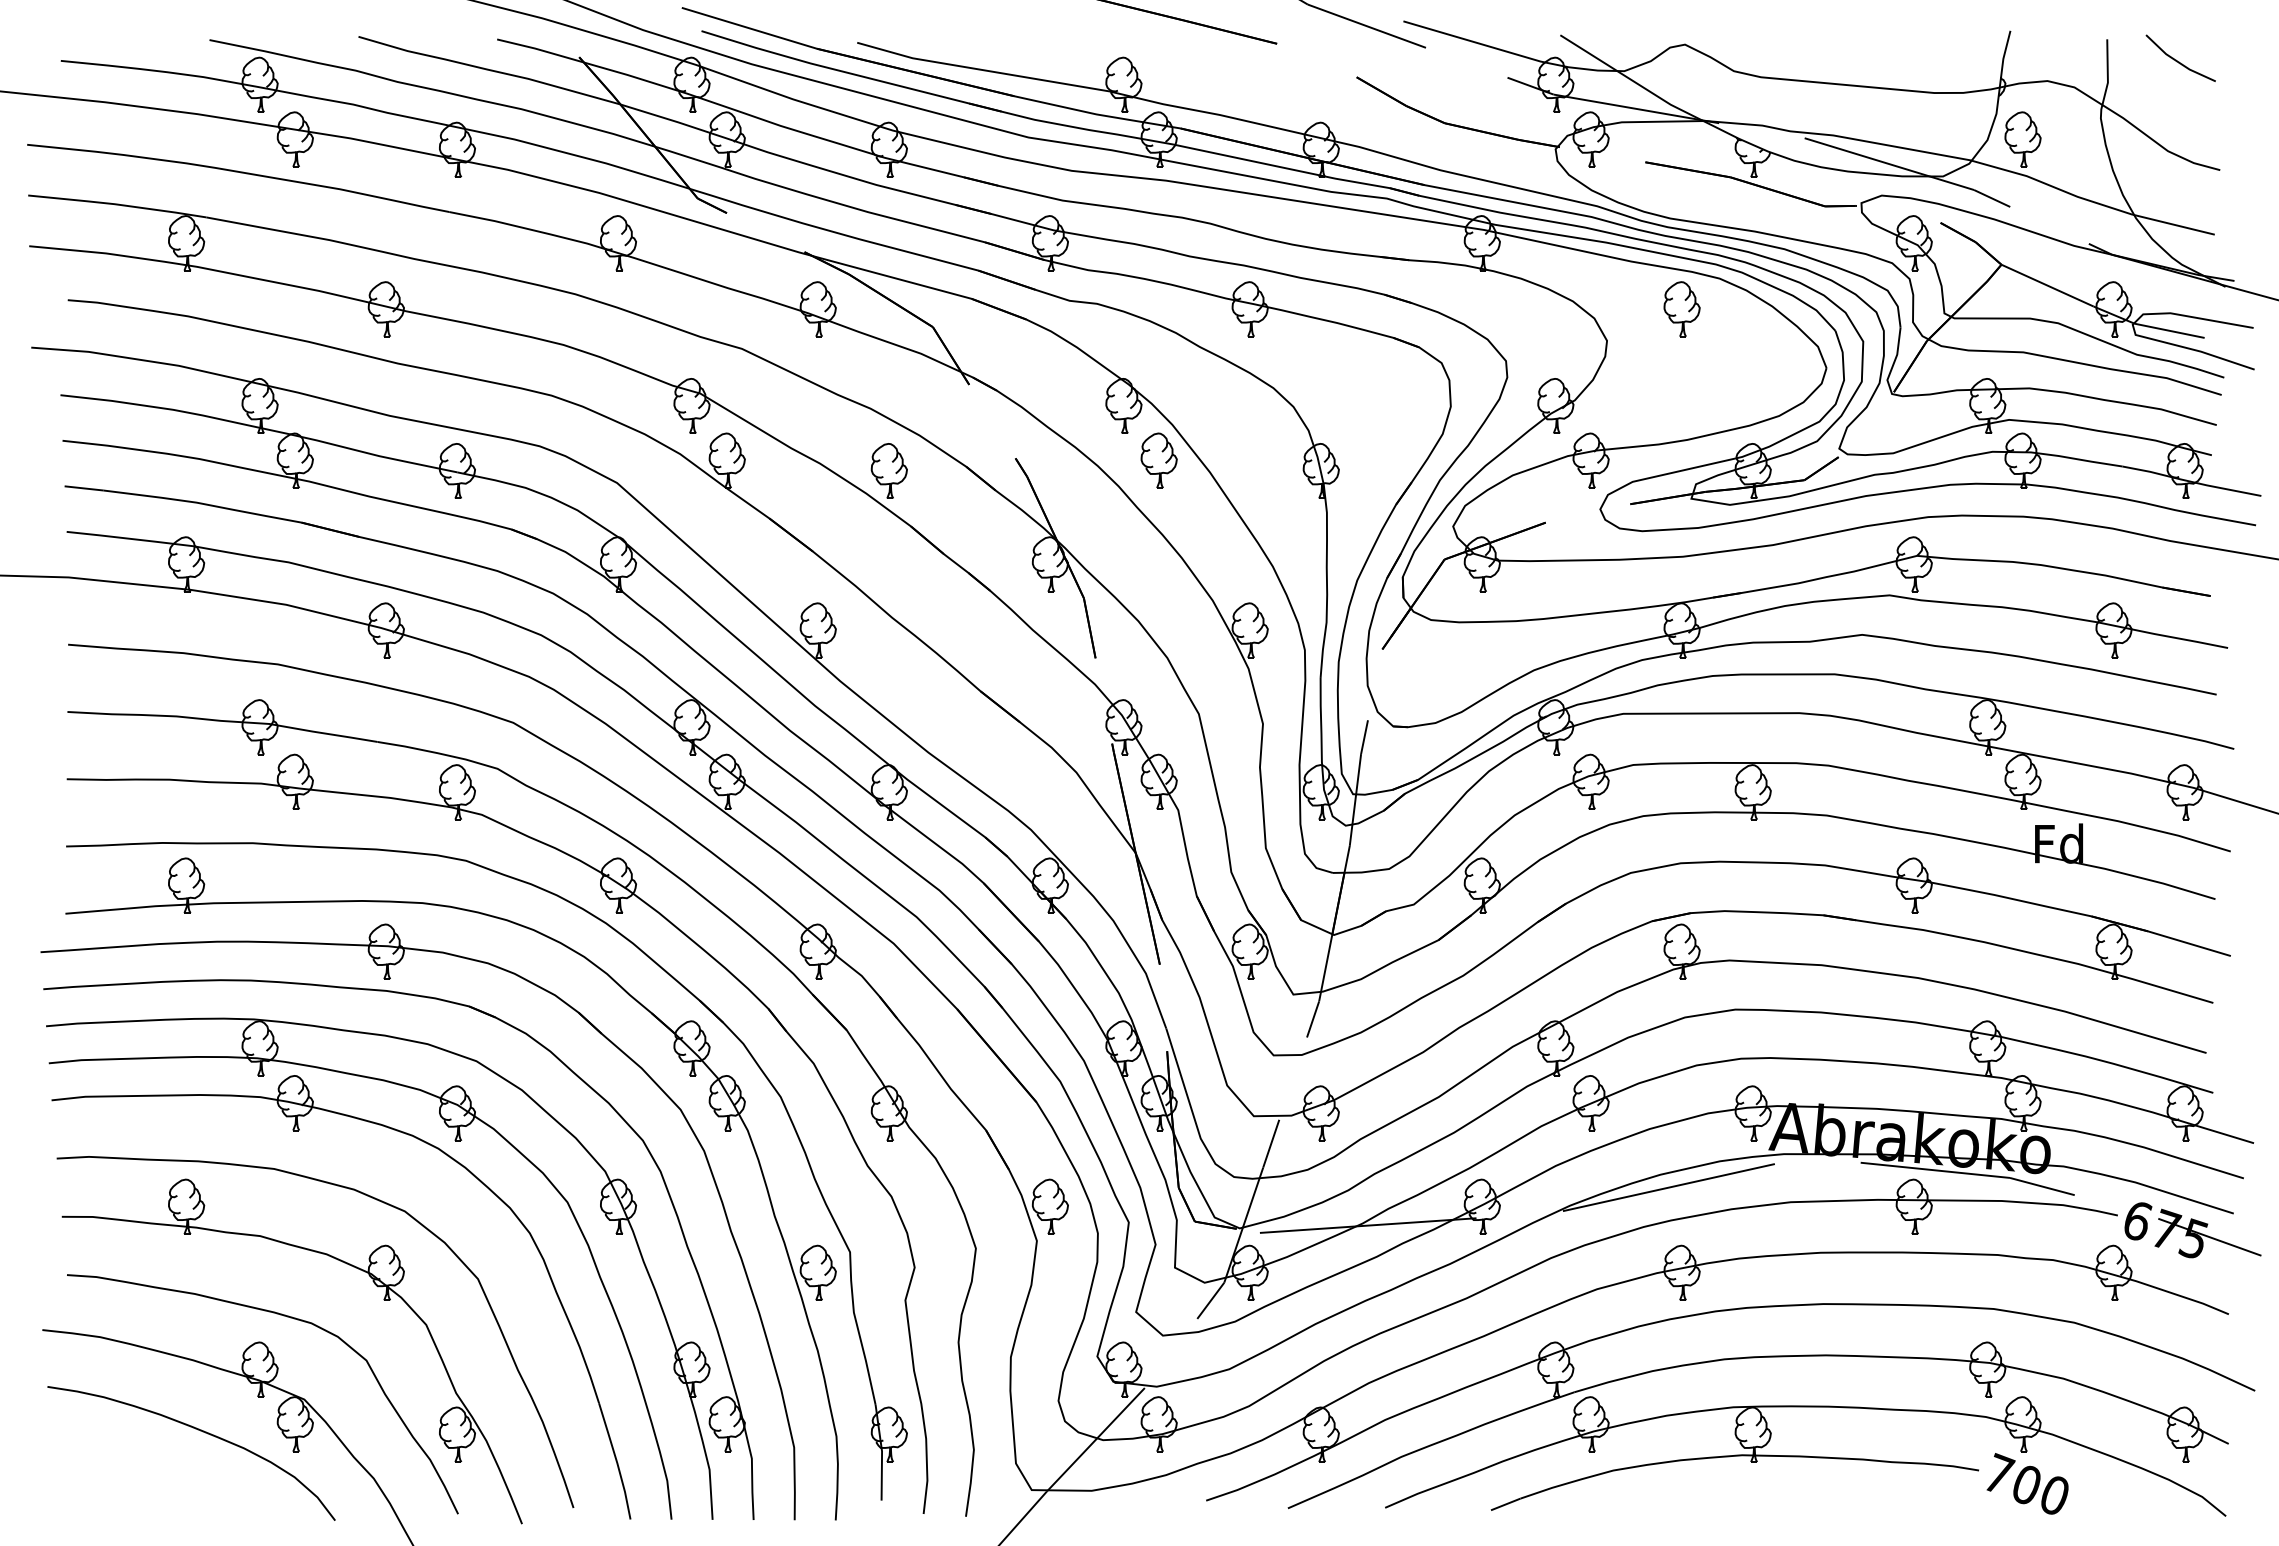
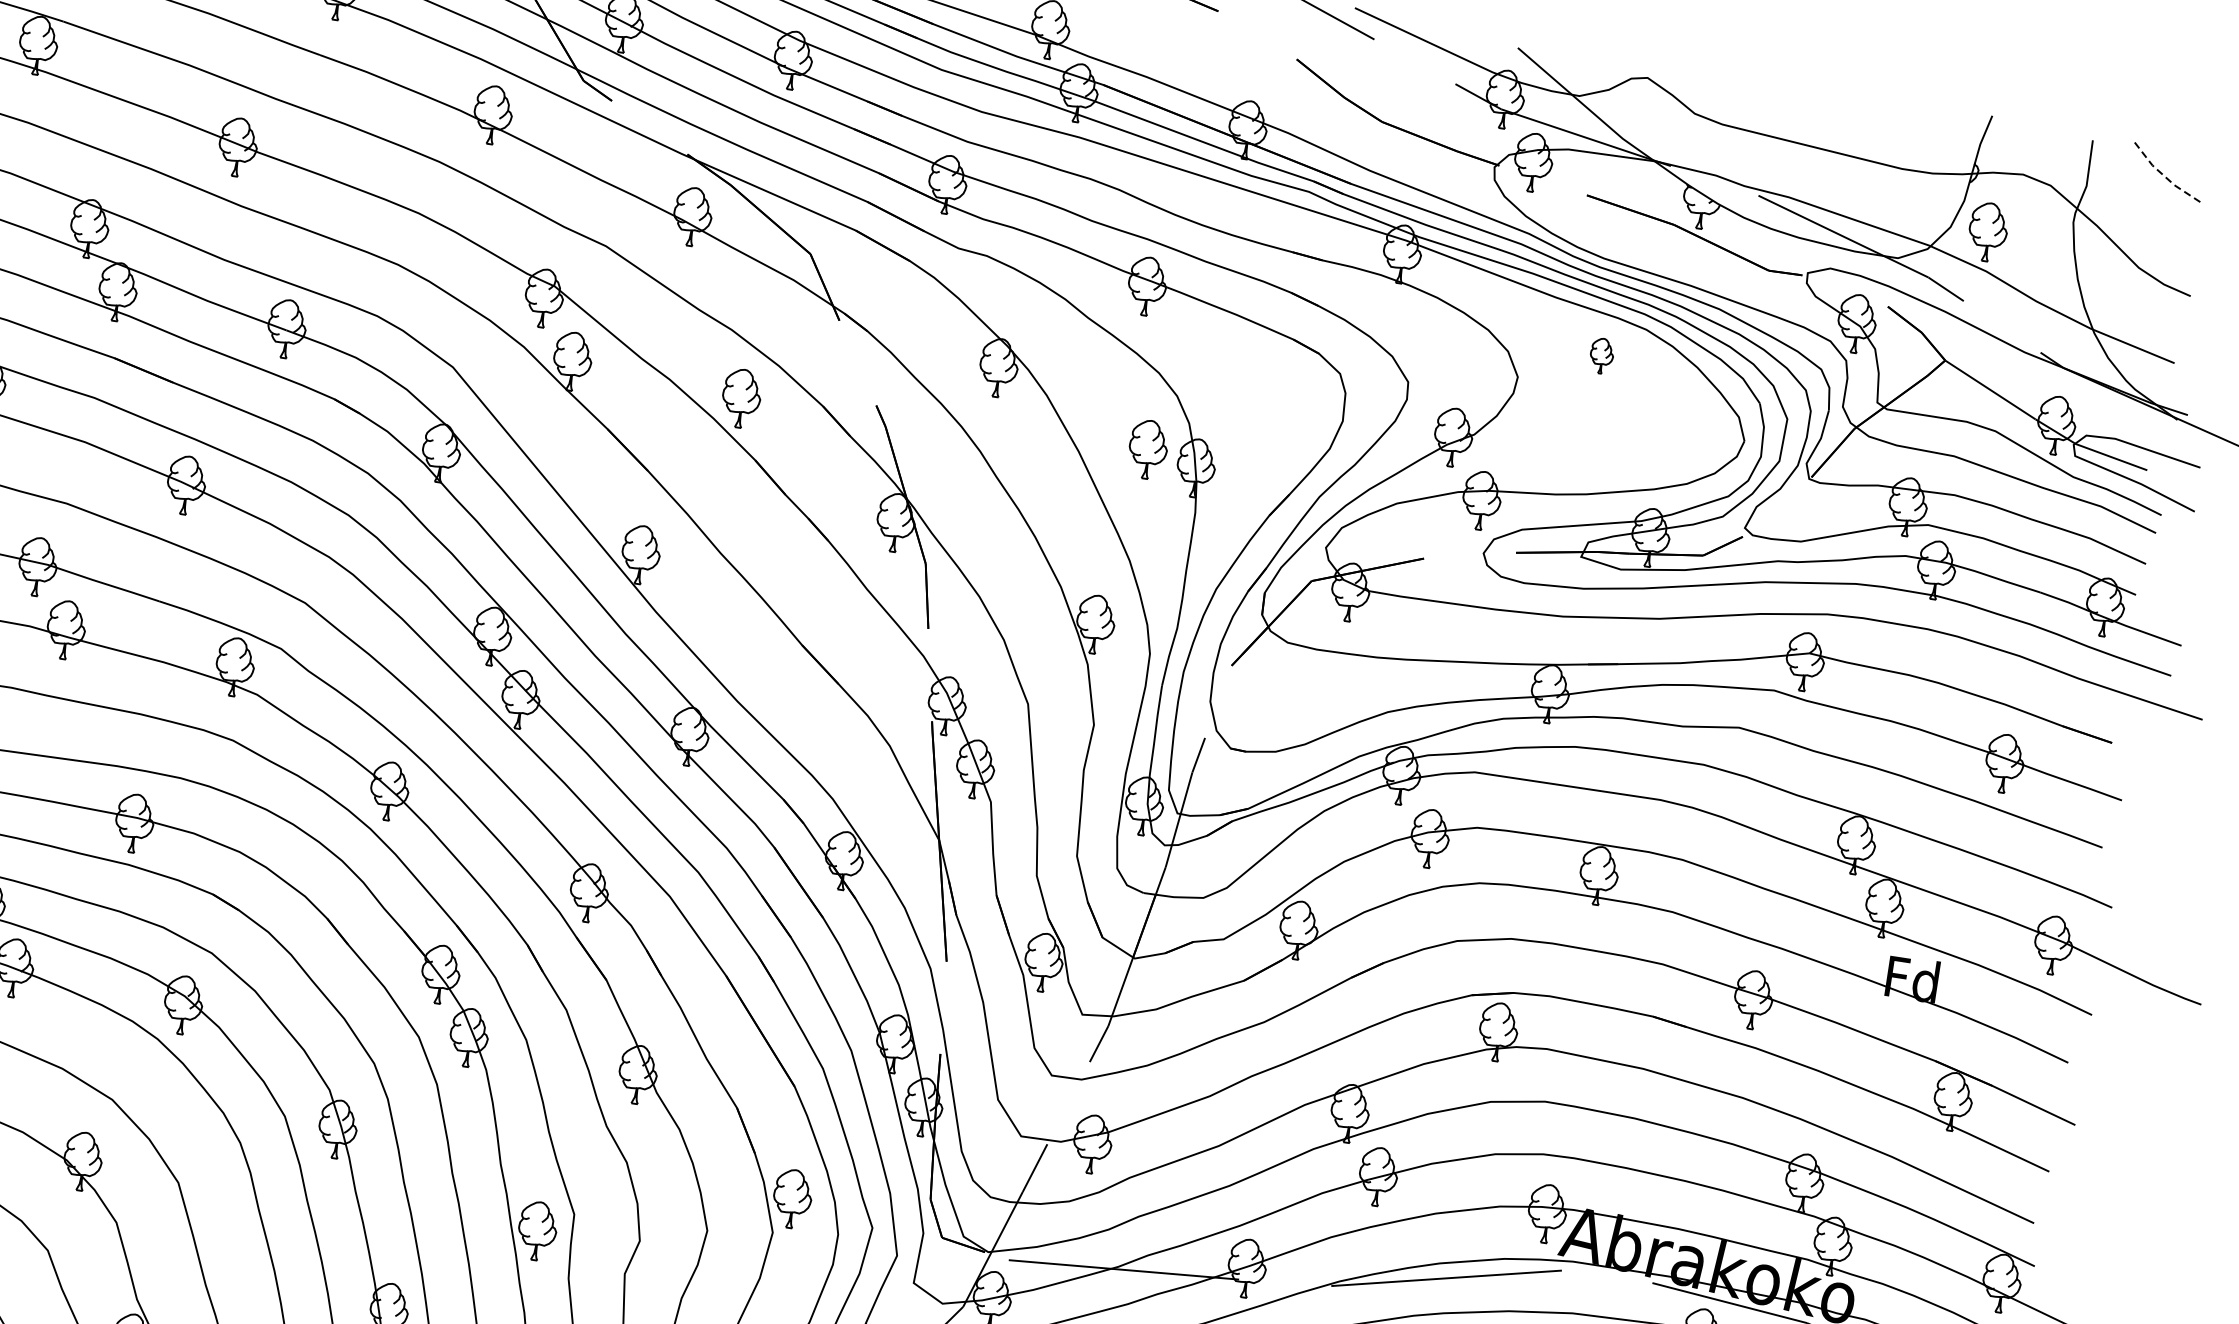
line: (2178, 62) -> (2164, 176), solid -> dashed
part: (1681, 309) -> (1601, 356), size x0.6
part: (1158, 460) -> (1147, 449), moved

